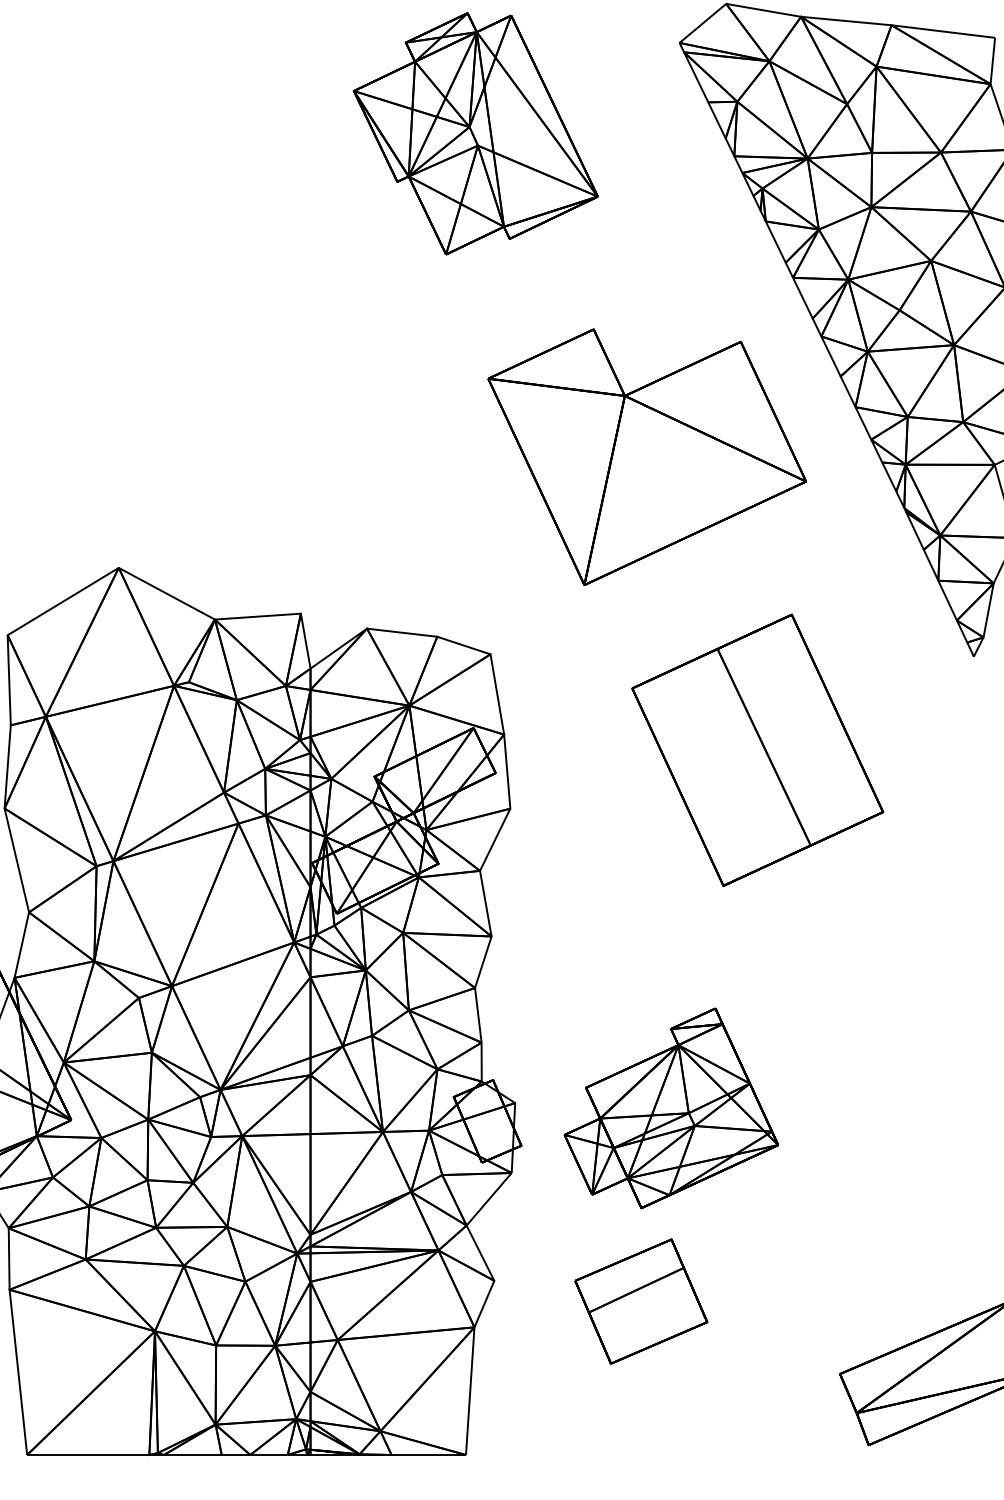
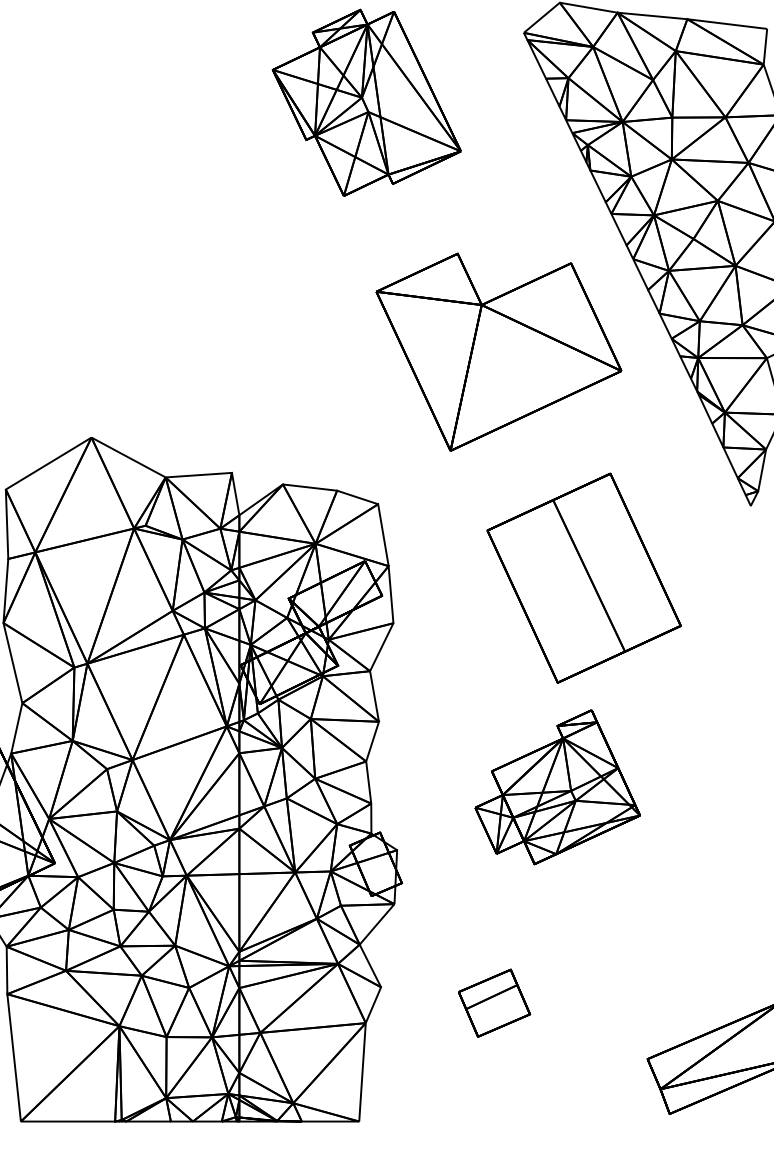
part: (670, 1108) -> (557, 787), moved
part: (641, 1301) -> (494, 1003), size x0.7

